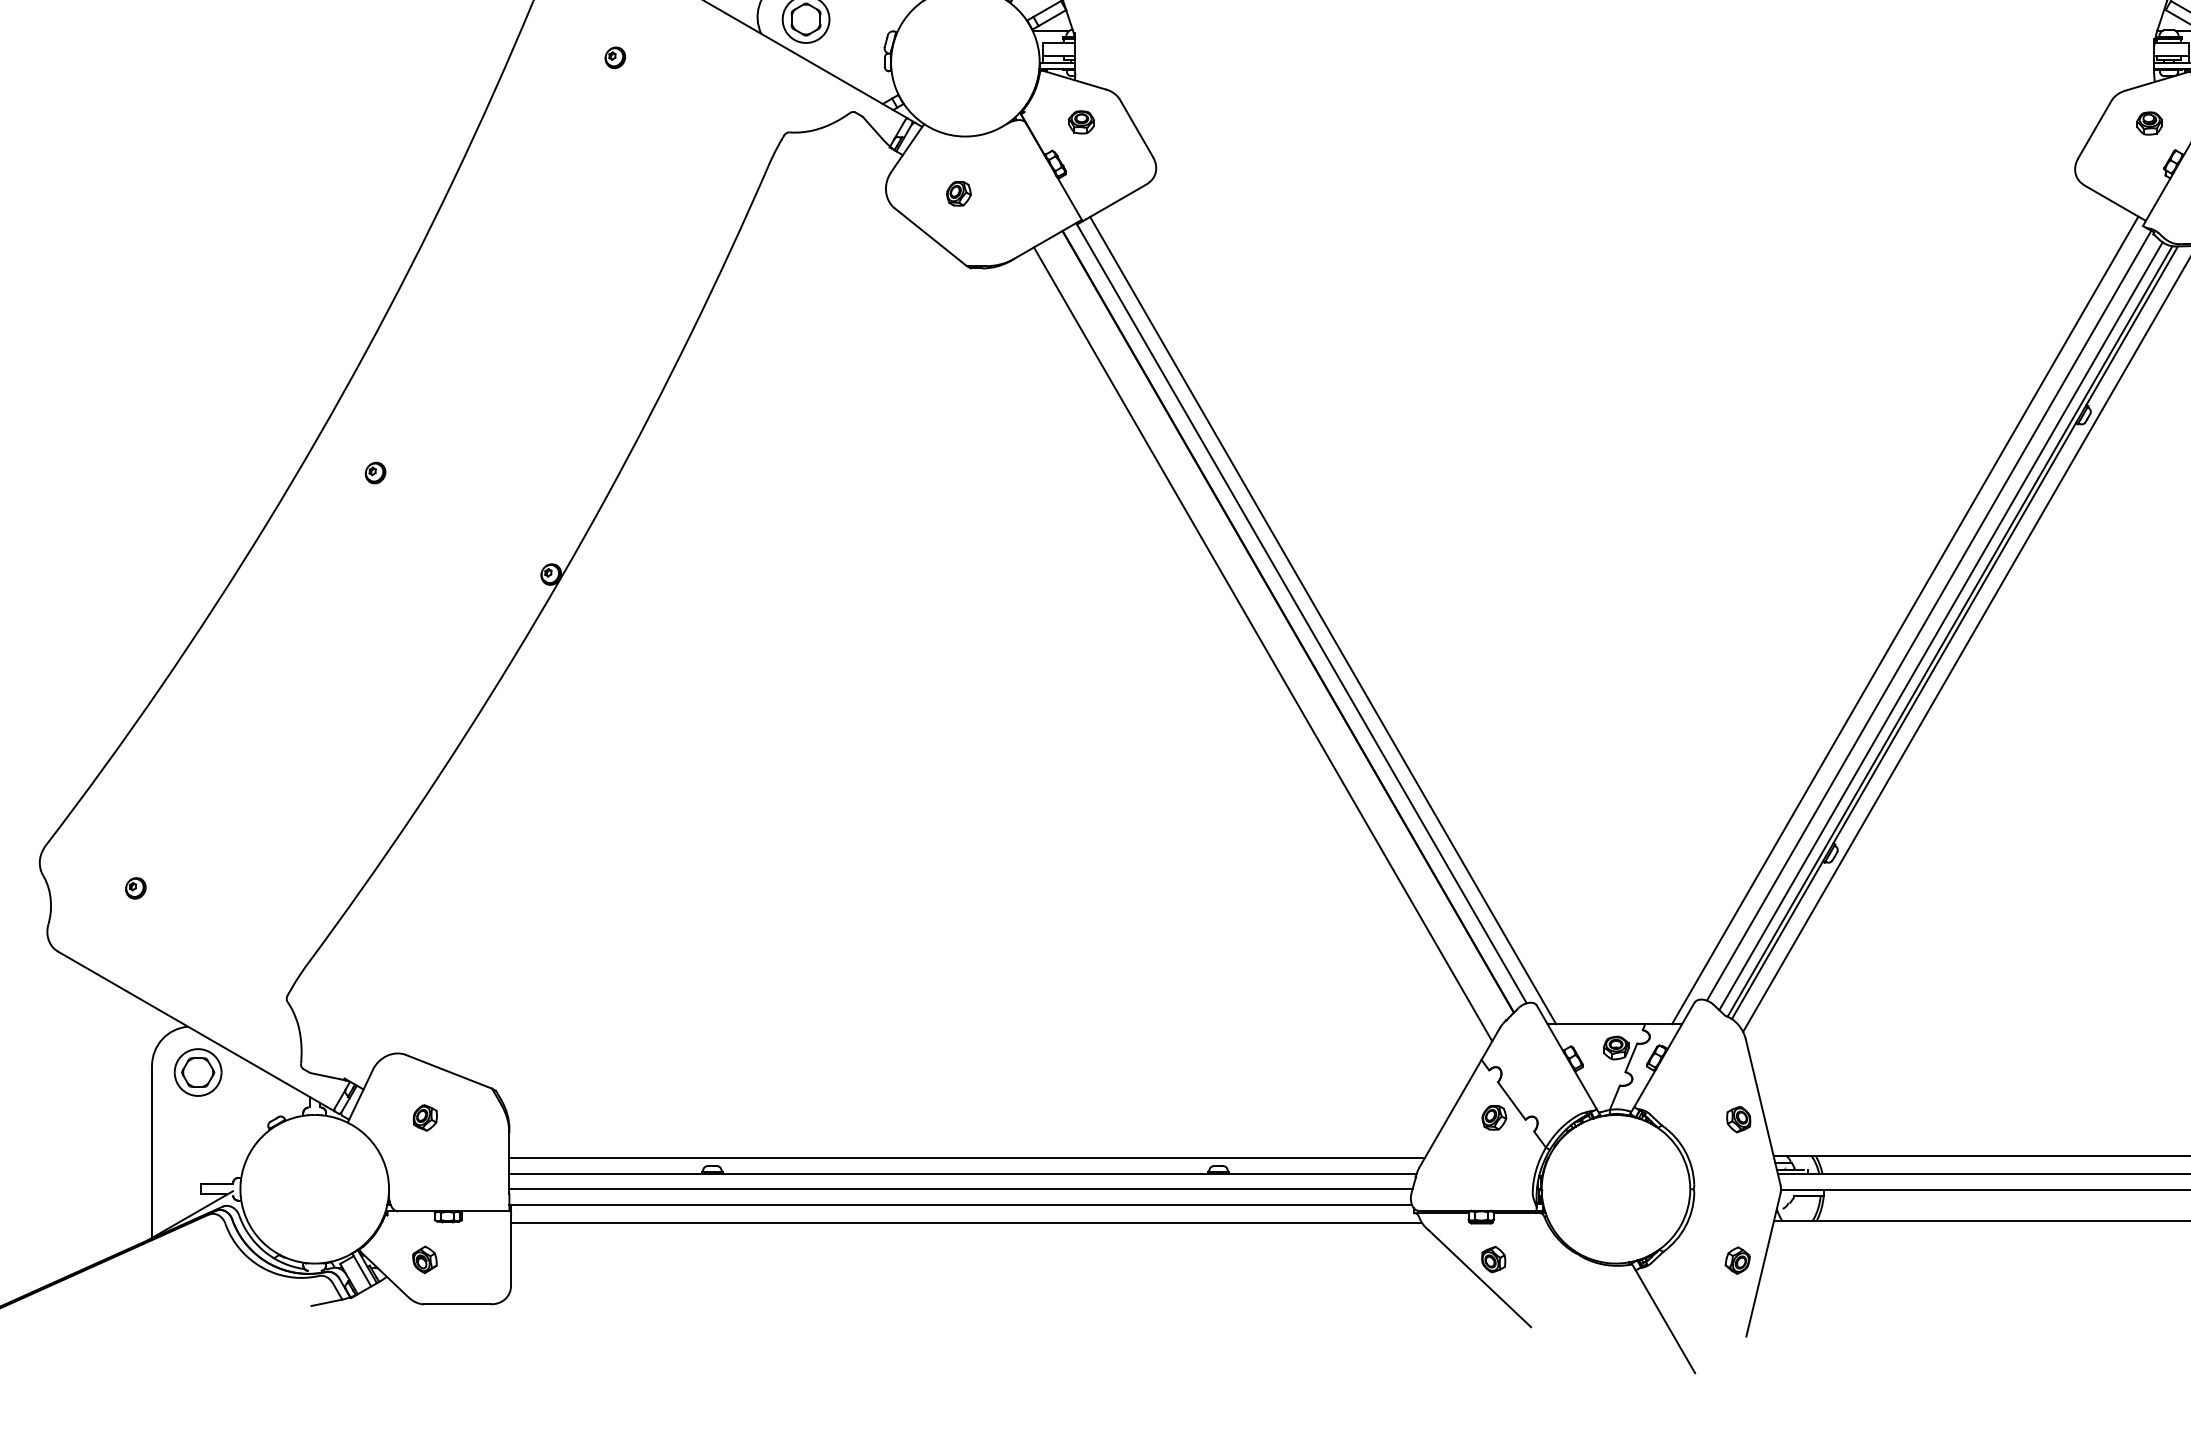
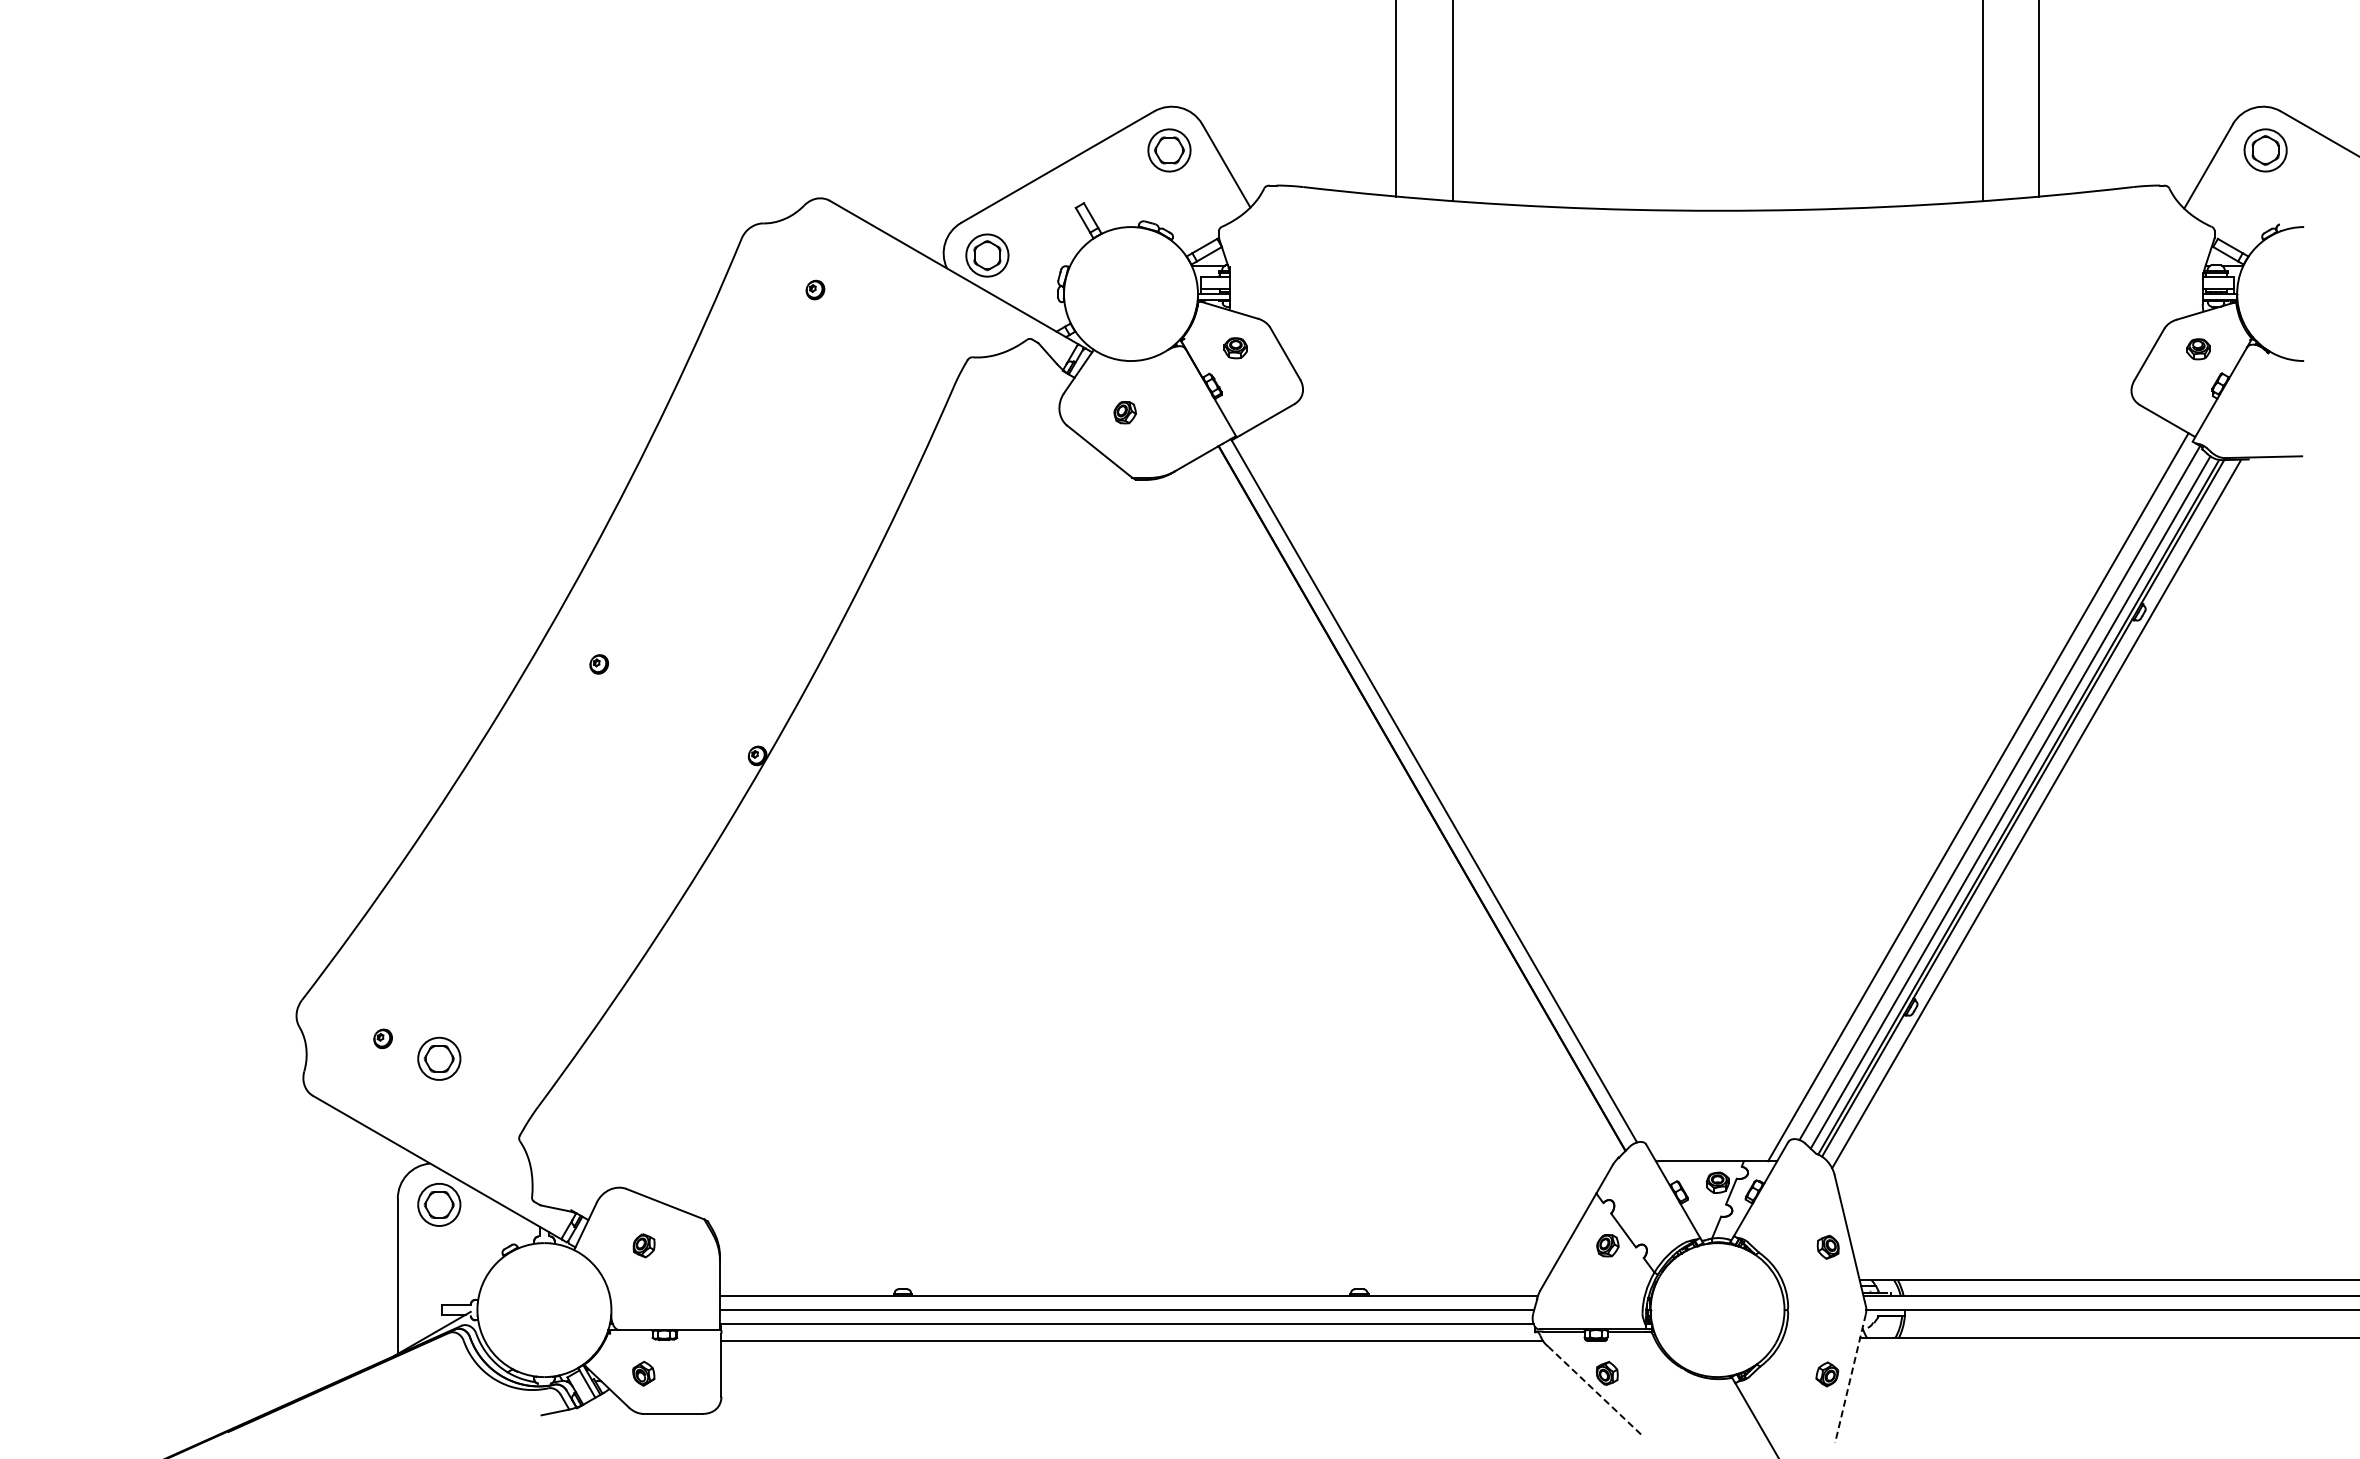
line: (1323, 620) -> (1453, 797), removed
line: (1263, 643) -> (1399, 818), removed
part: (198, 910) -> (439, 1058), added
line: (967, 1157) -> (1132, 1281), removed
line: (1763, 1266) -> (1850, 1379), solid -> dashed
line: (1479, 1278) -> (1594, 1390), solid -> dashed

